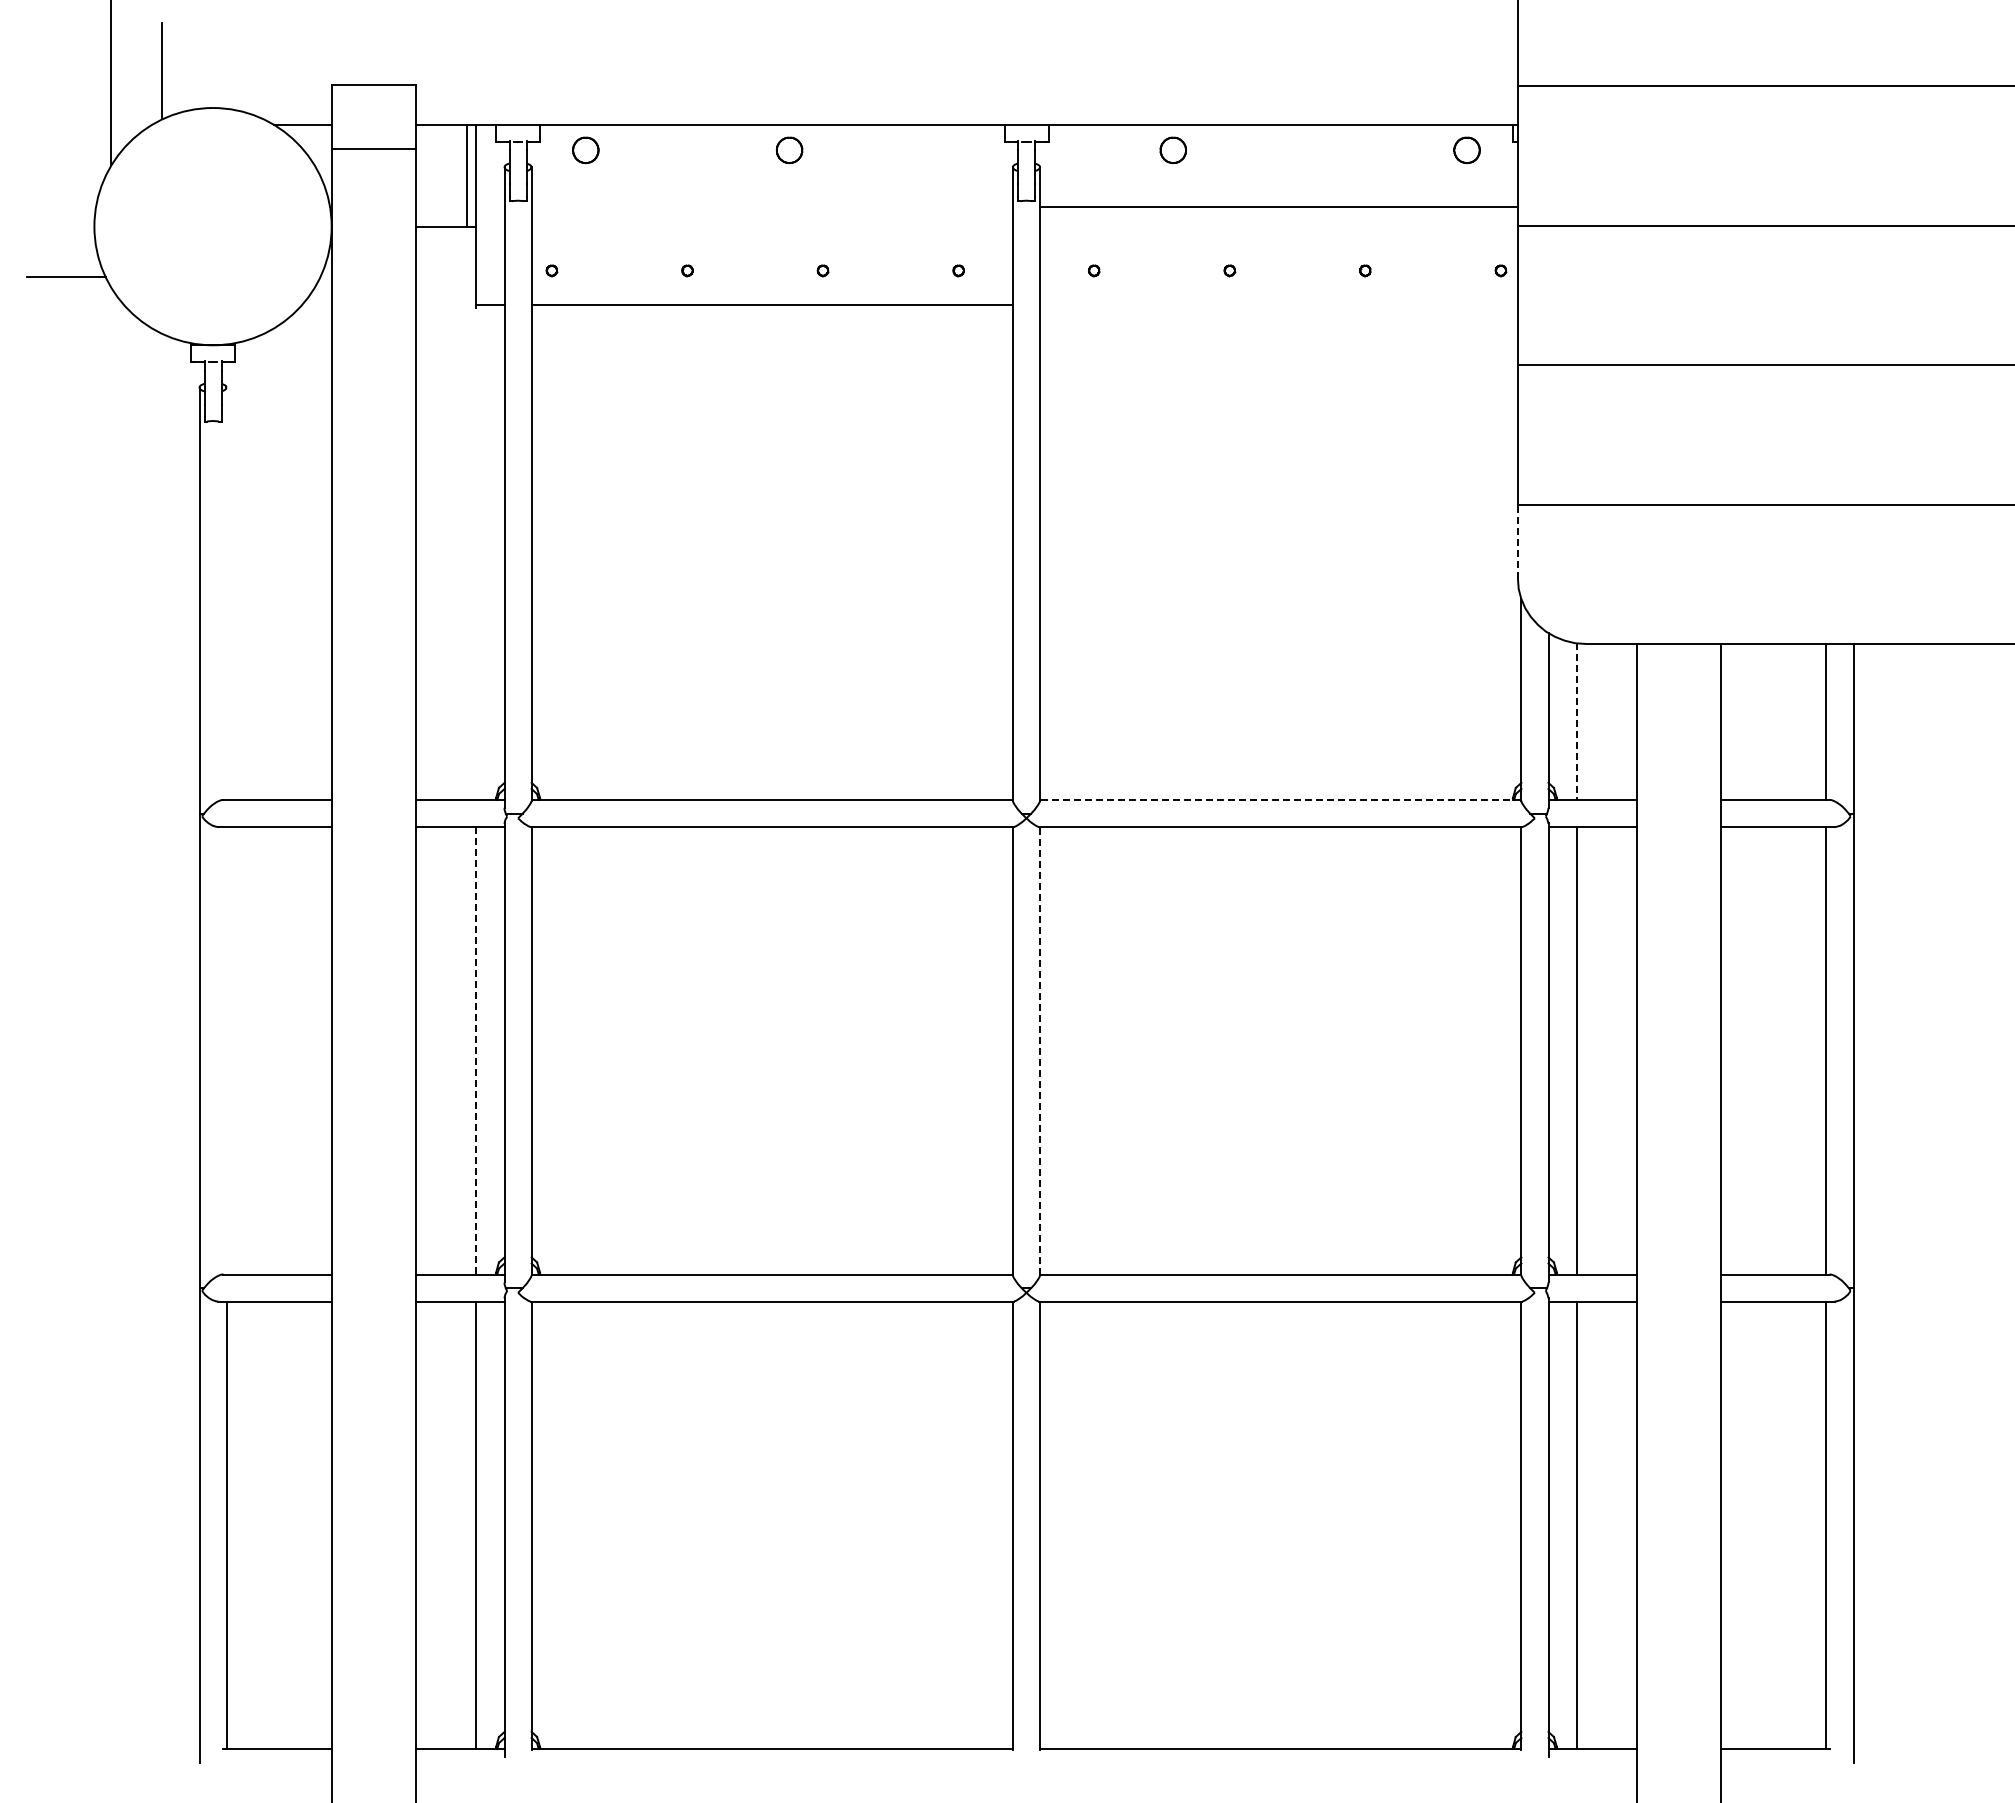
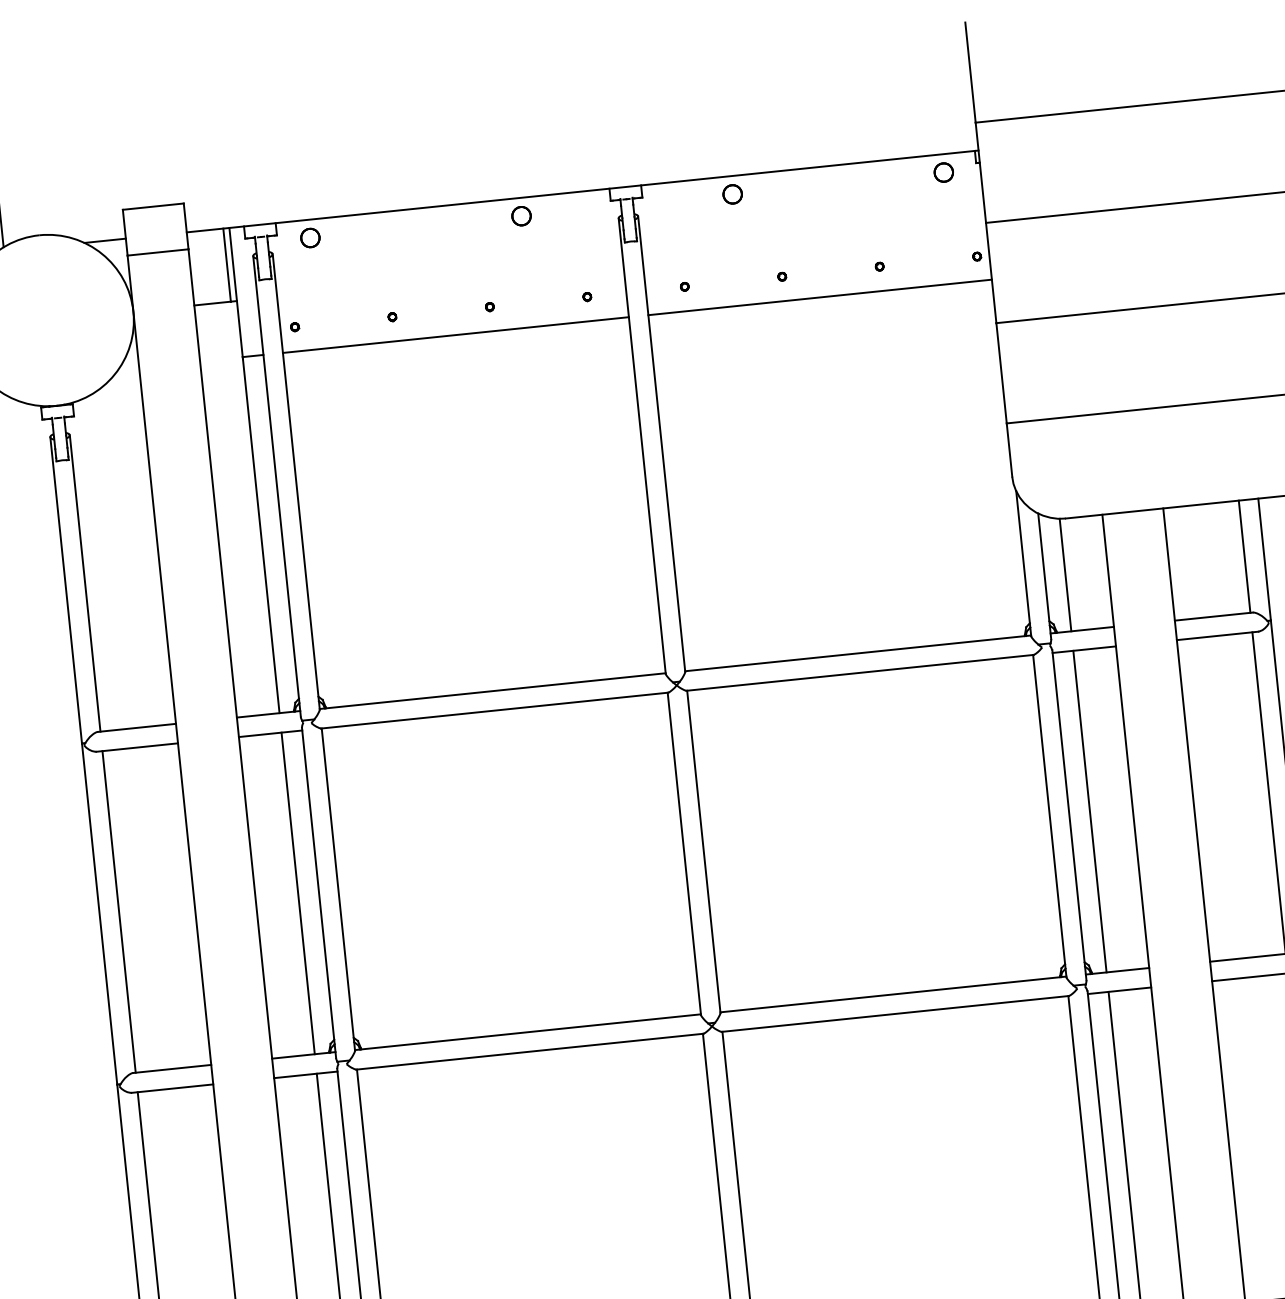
part: (789, 150) -> (521, 216), moved
line: (1279, 206) -> (820, 297), moved
line: (1518, 541) -> (1009, 449), dashed -> solid
line: (475, 553) -> (261, 536), added
line: (226, 593) -> (85, 583), added
line: (1577, 722) -> (1065, 575), dashed -> solid
line: (1280, 799) -> (857, 653), dashed -> solid
line: (226, 1050) -> (119, 911), added
line: (475, 1050) -> (297, 893), dashed -> solid
line: (1040, 1050) -> (704, 851), dashed -> solid

